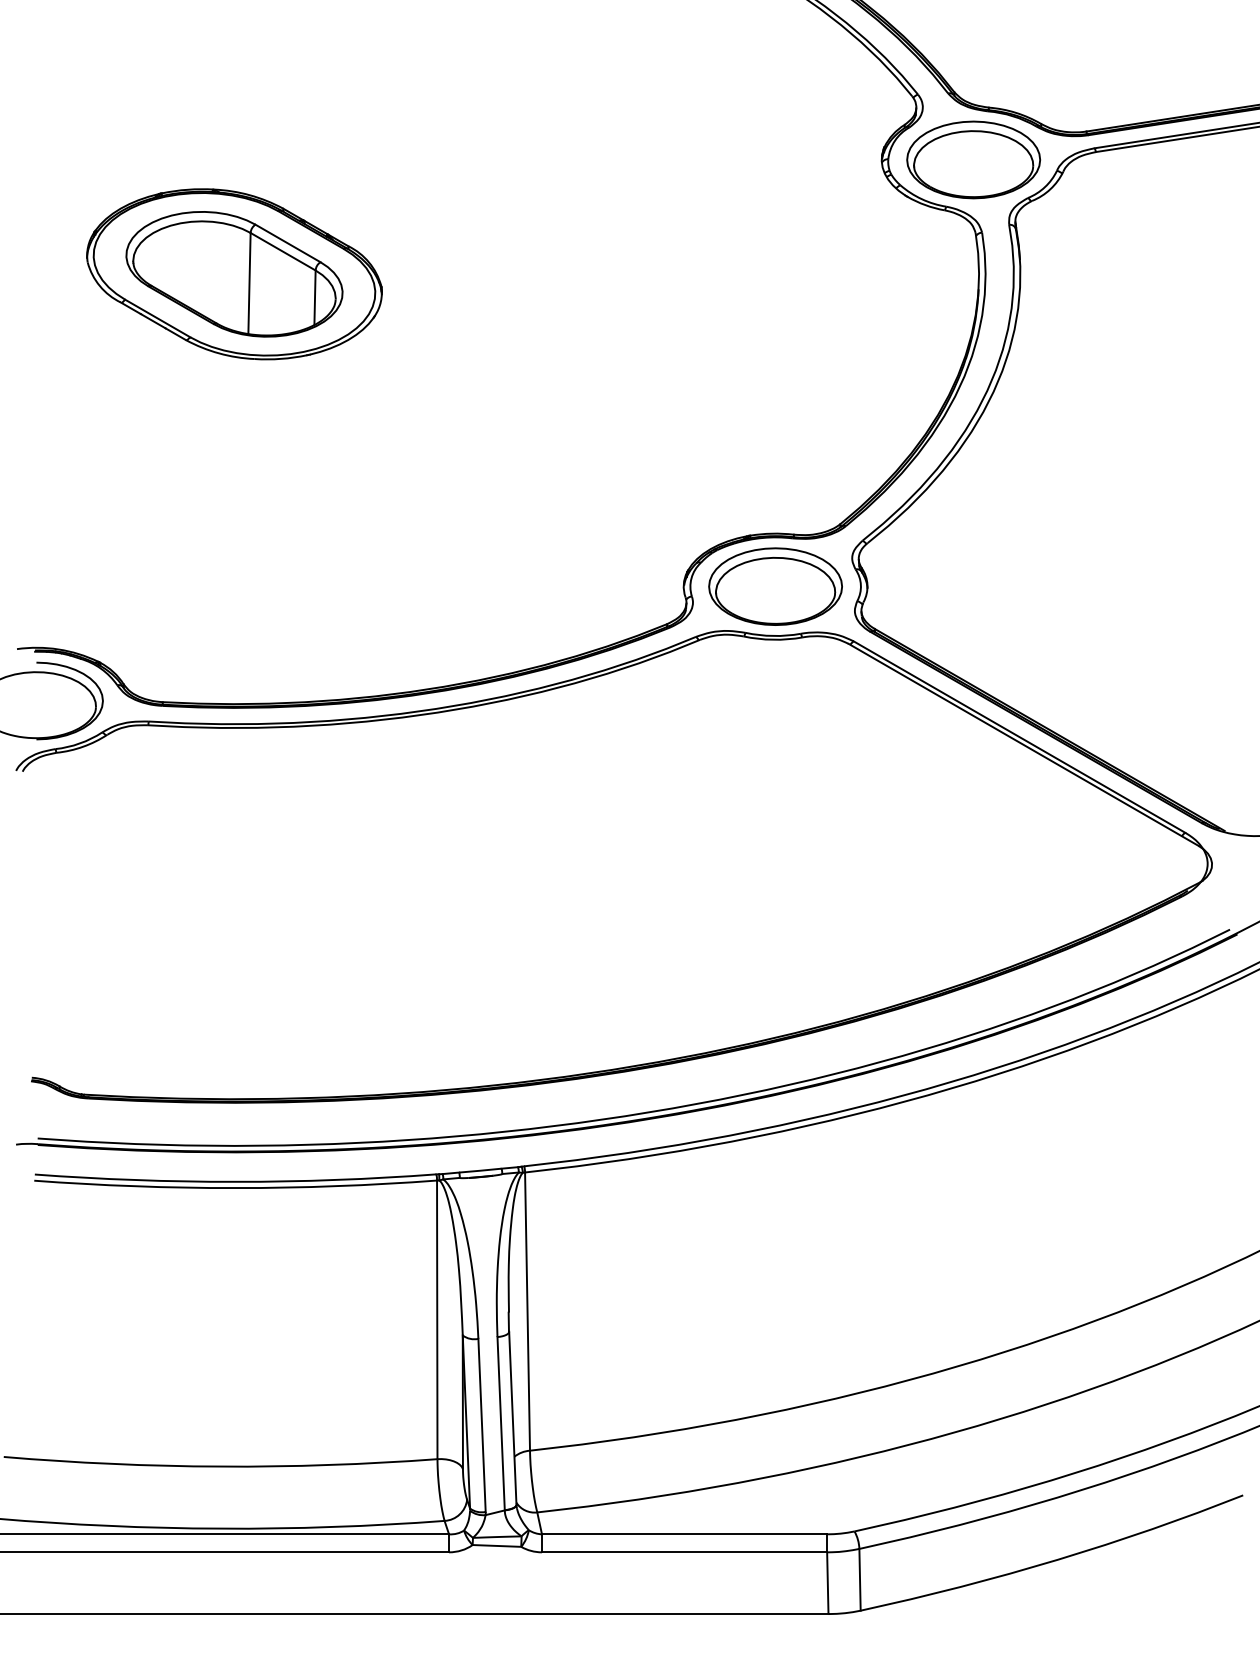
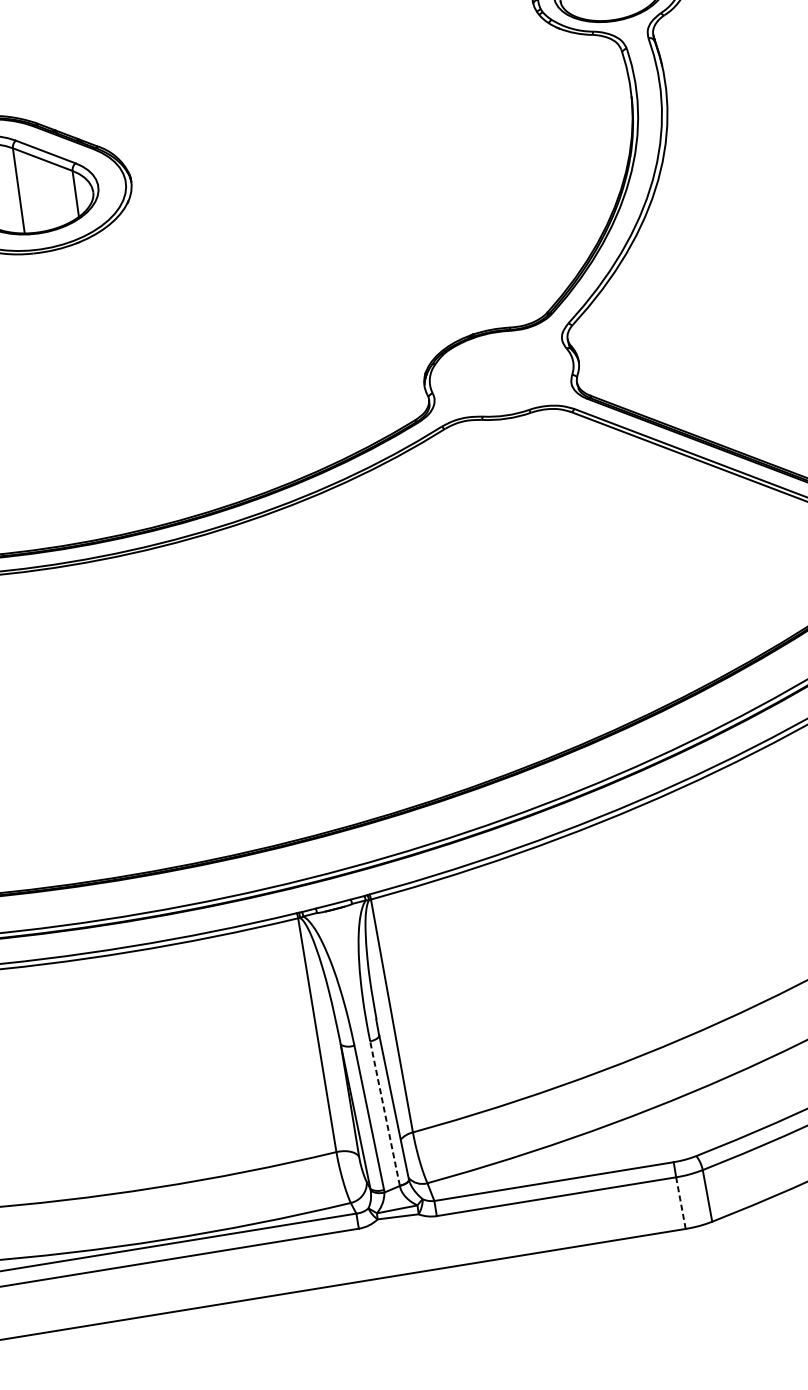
part: (775, 586) -> (501, 373), removed
line: (501, 1423) -> (385, 1113), solid -> dashed
line: (827, 1582) -> (680, 1202), solid -> dashed

